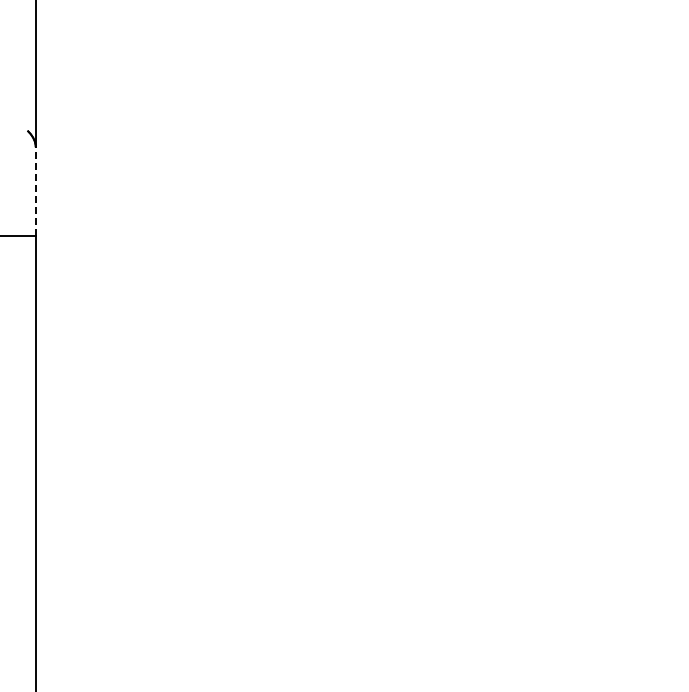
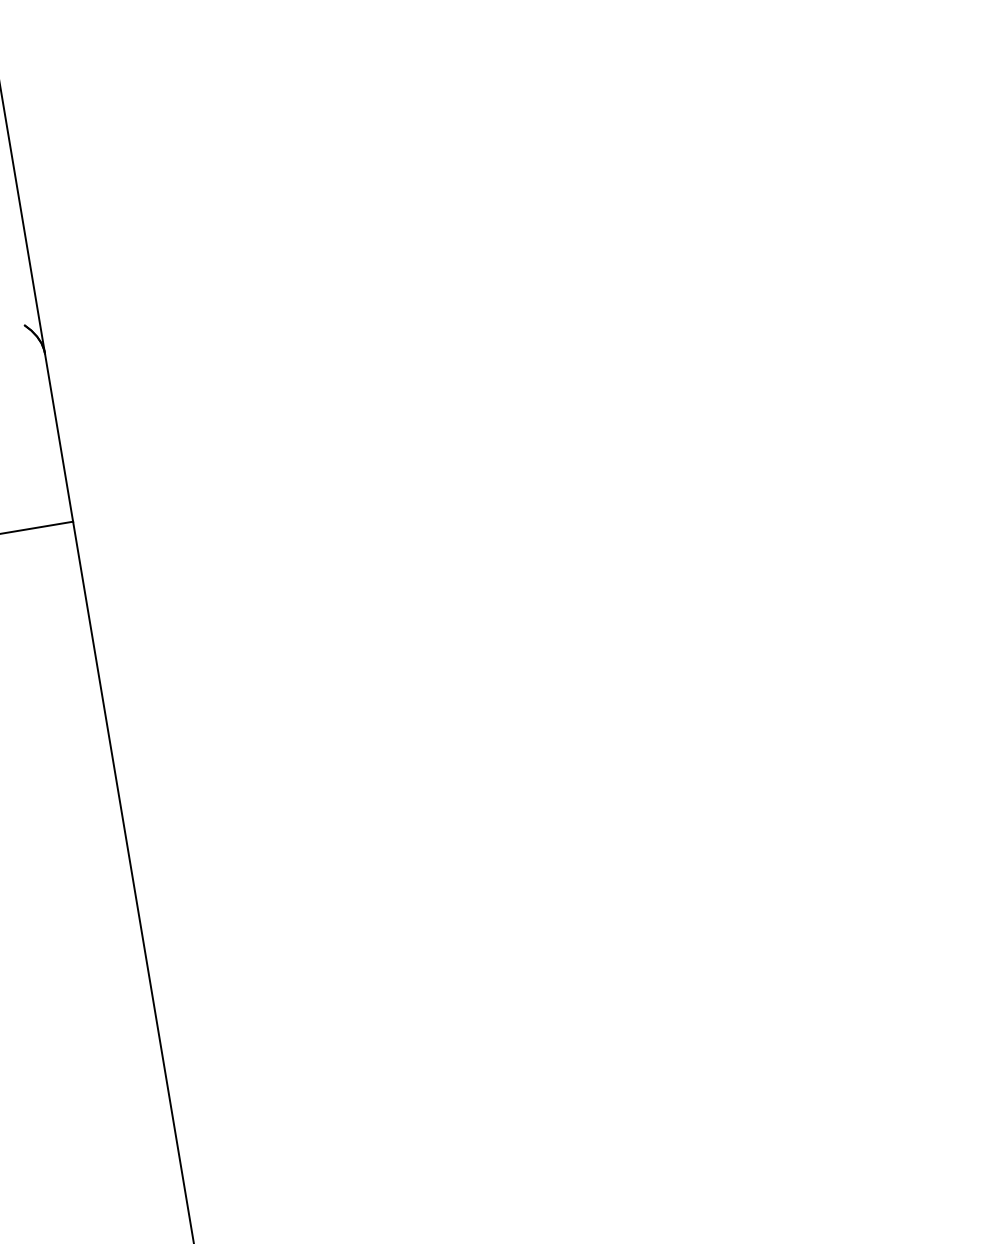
line: (35, 191) -> (58, 437), dashed -> solid

